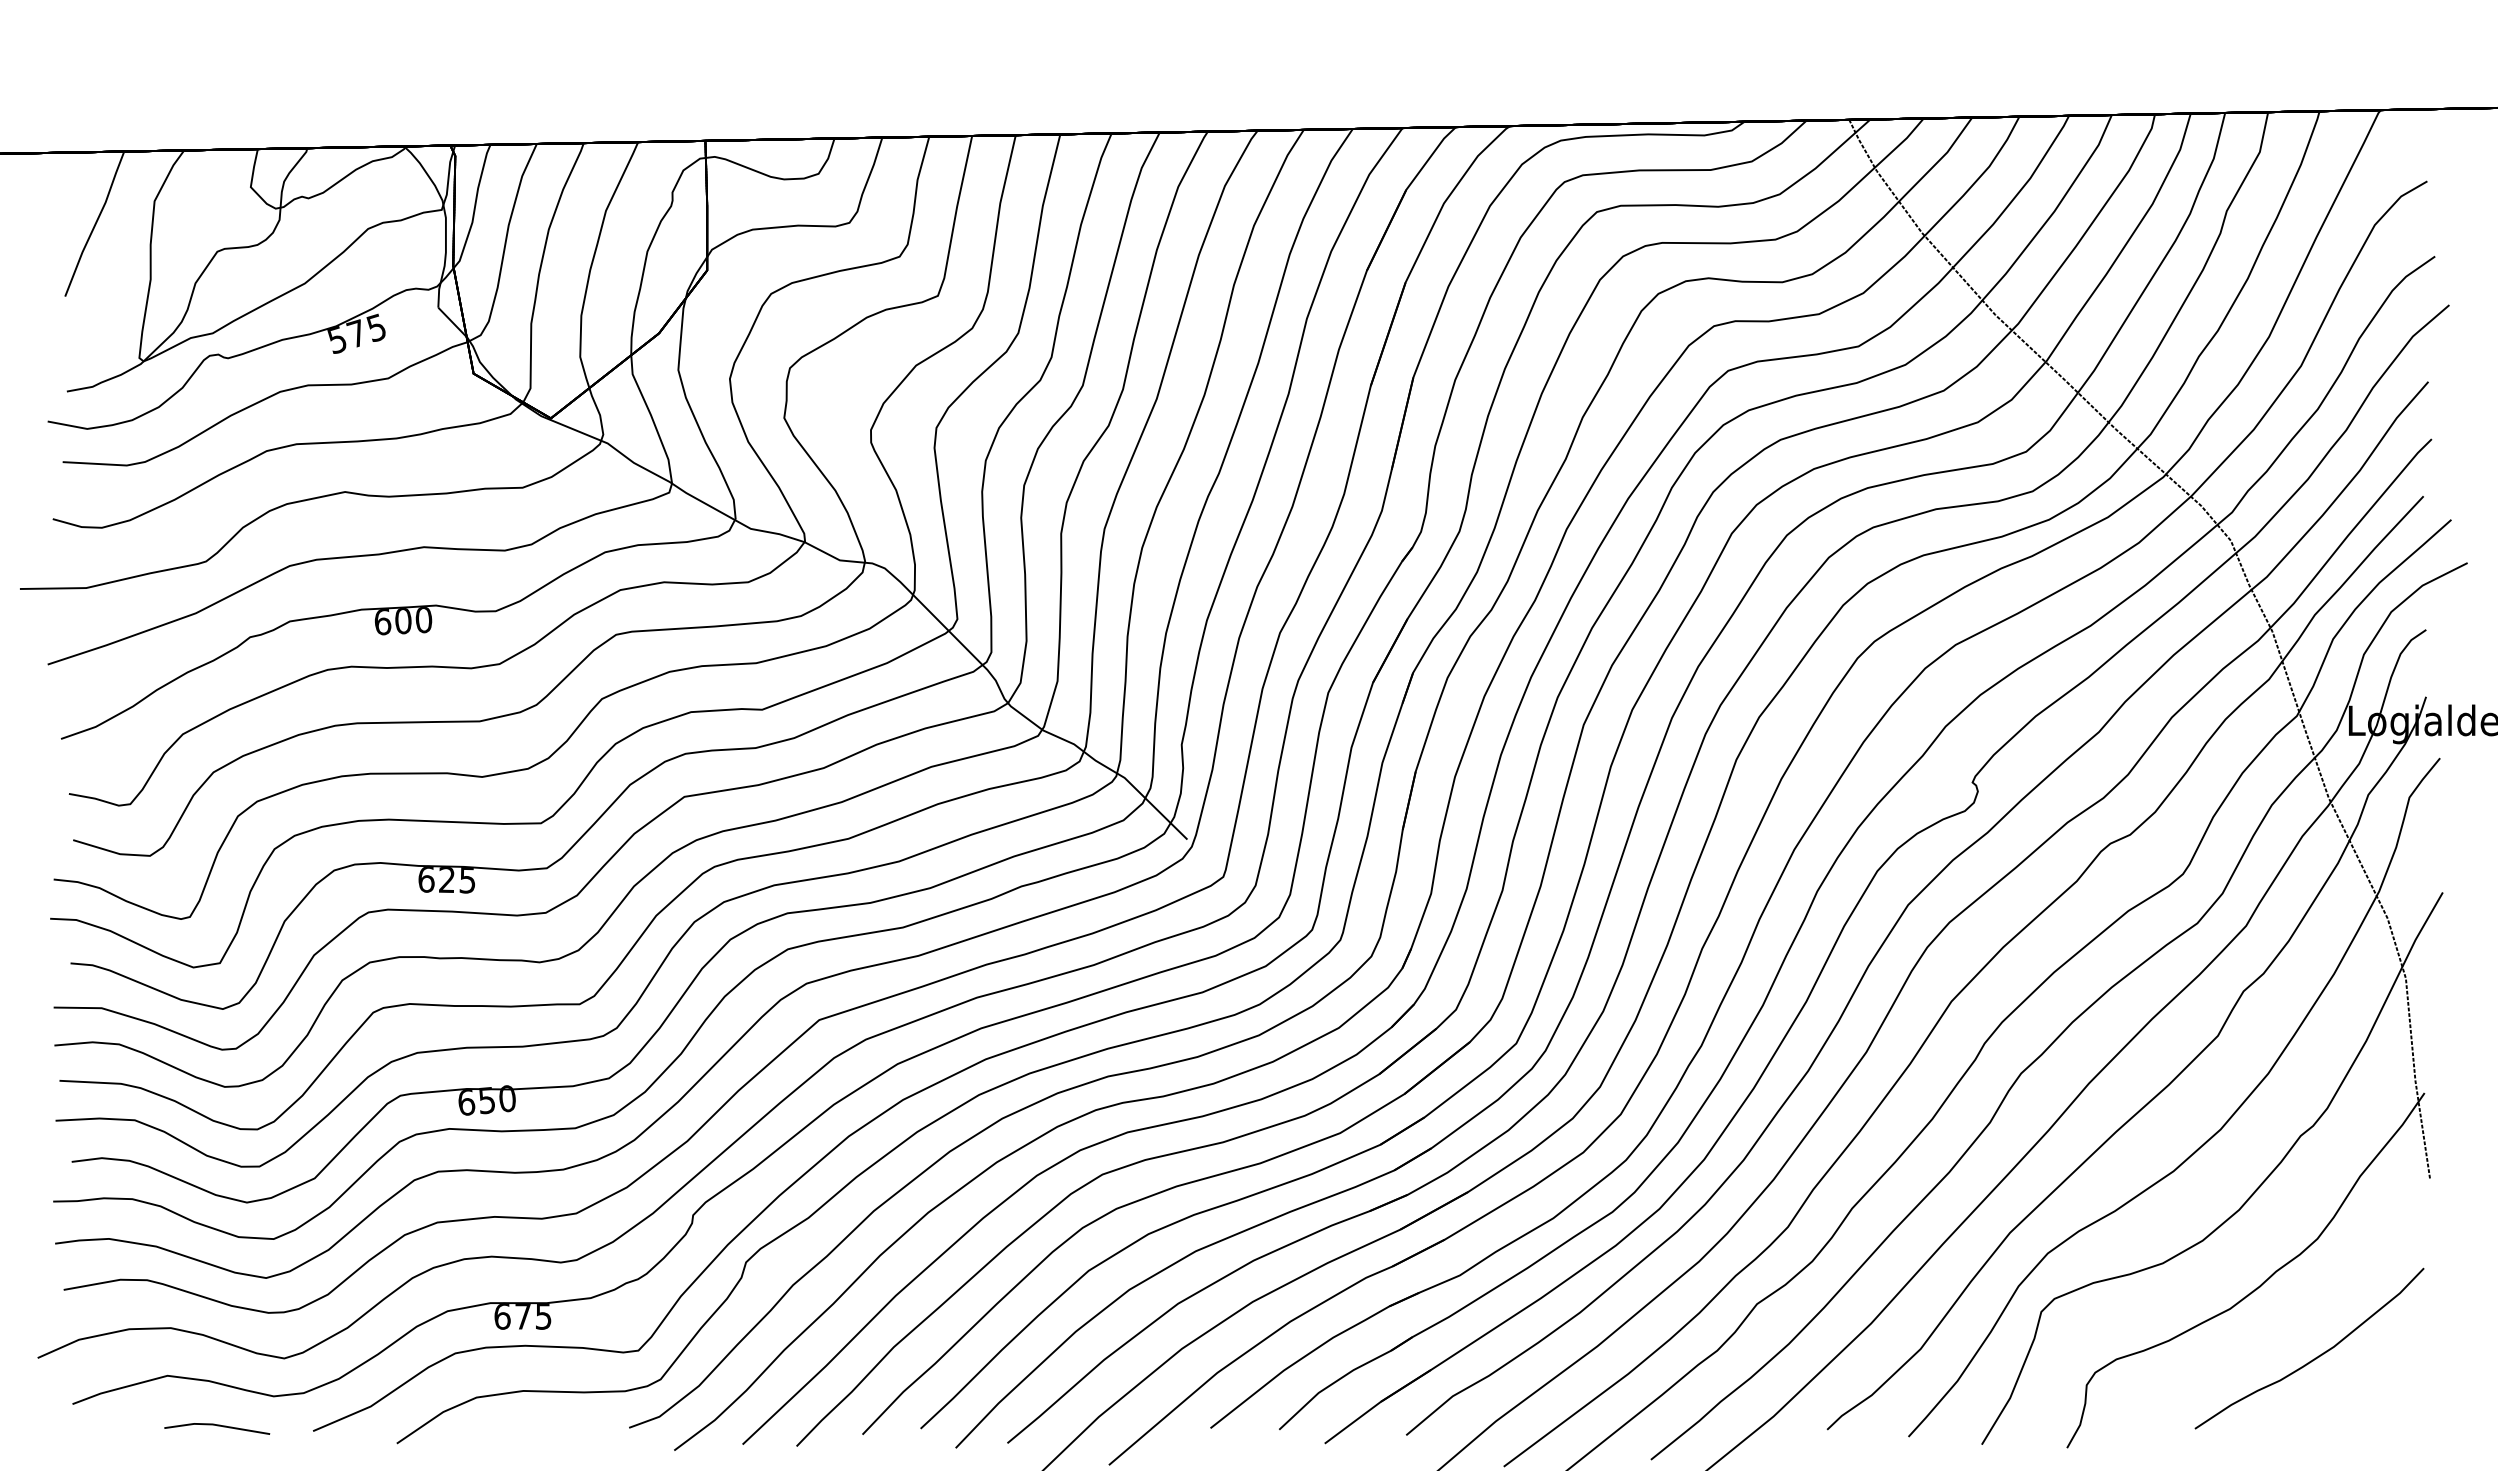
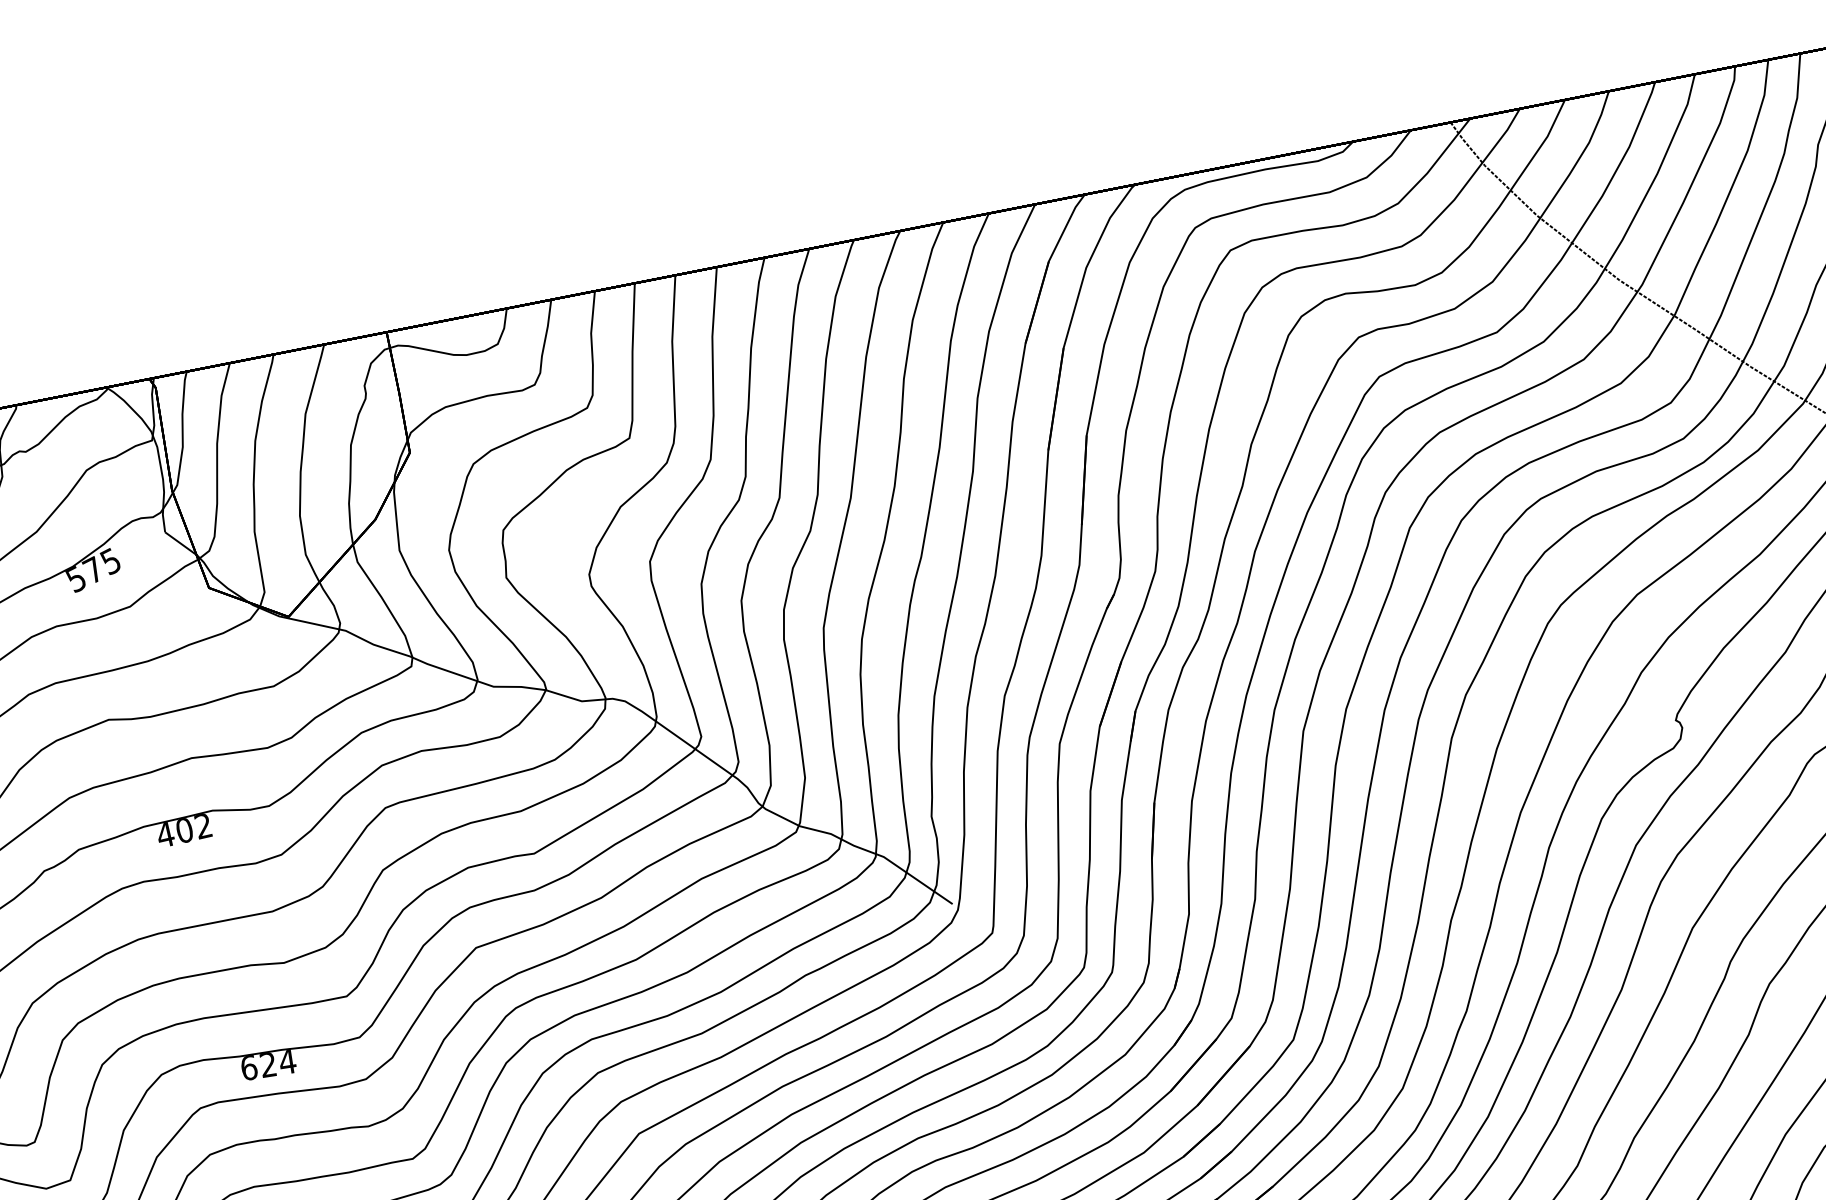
text: (403, 621) -> (184, 830), 600 -> 402
text: (467, 880) -> (287, 1061), 625 -> 624

